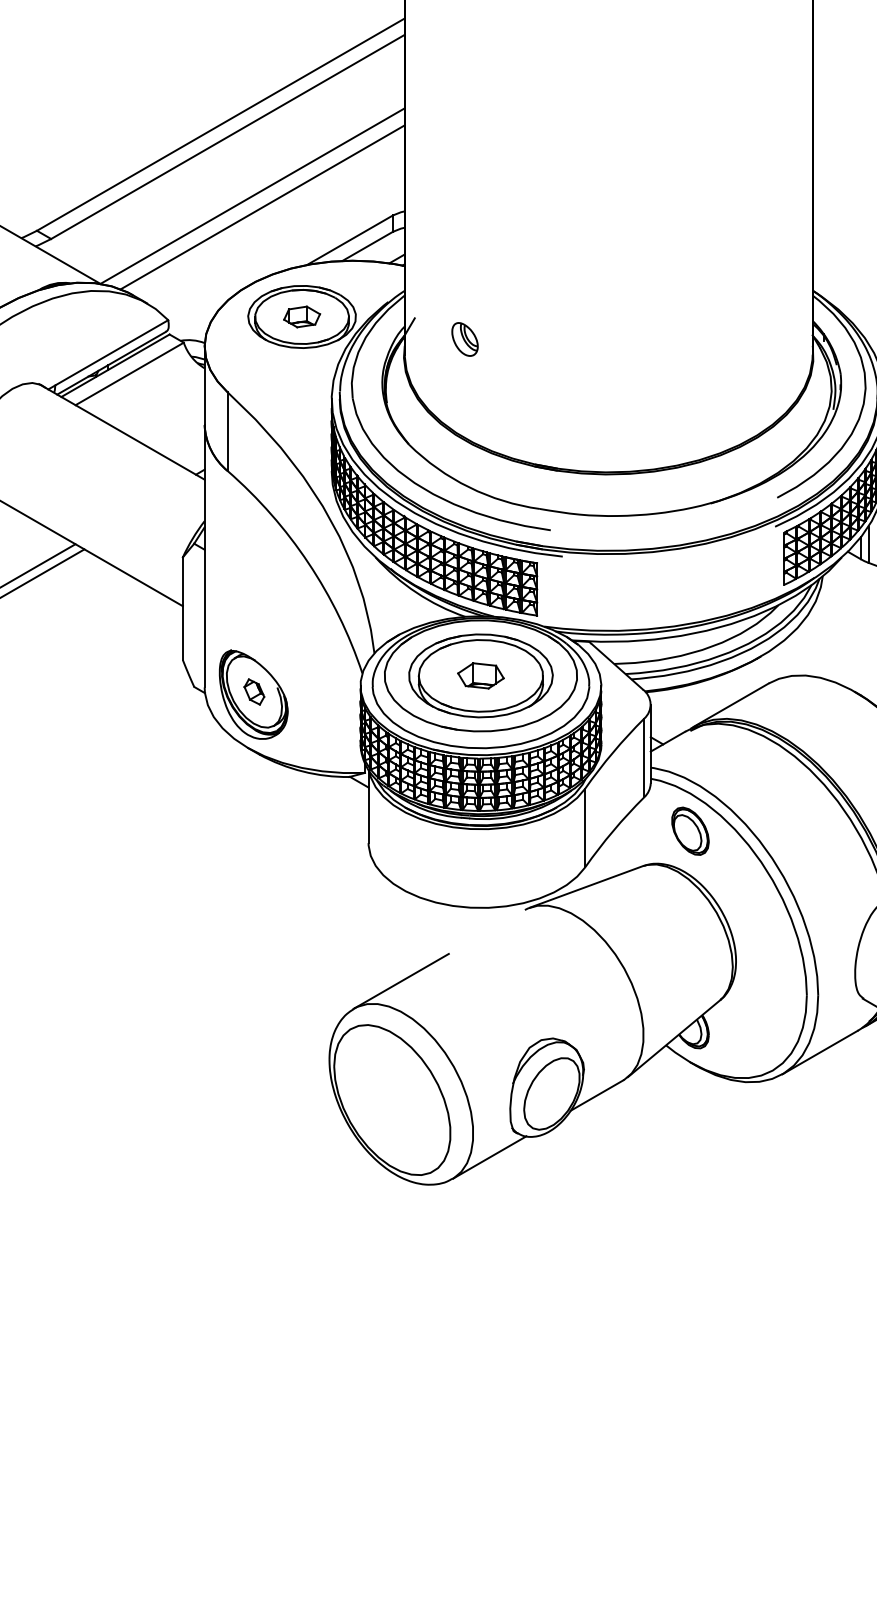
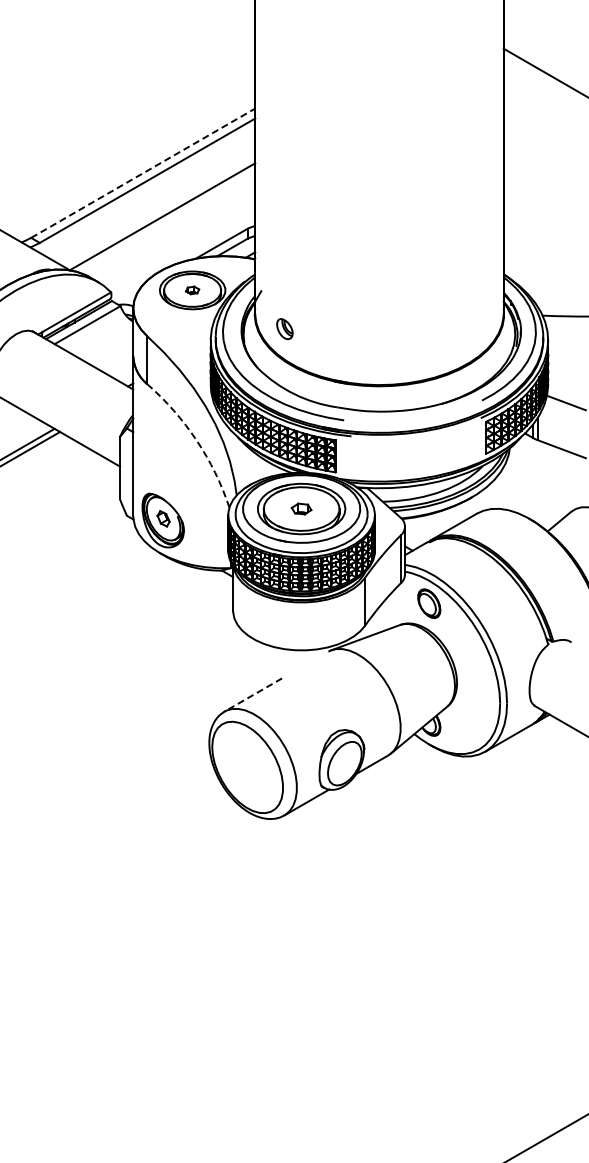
line: (221, 125) -> (143, 173), solid -> dashed
line: (262, 207) -> (168, 223), removed
part: (301, 317) -> (192, 290), size x0.6
part: (464, 338) -> (284, 328), moved
arc: (308, 563) -> (196, 440), solid -> dashed
part: (480, 674) -> (301, 508), size x0.7
line: (400, 981) -> (252, 695), solid -> dashed

